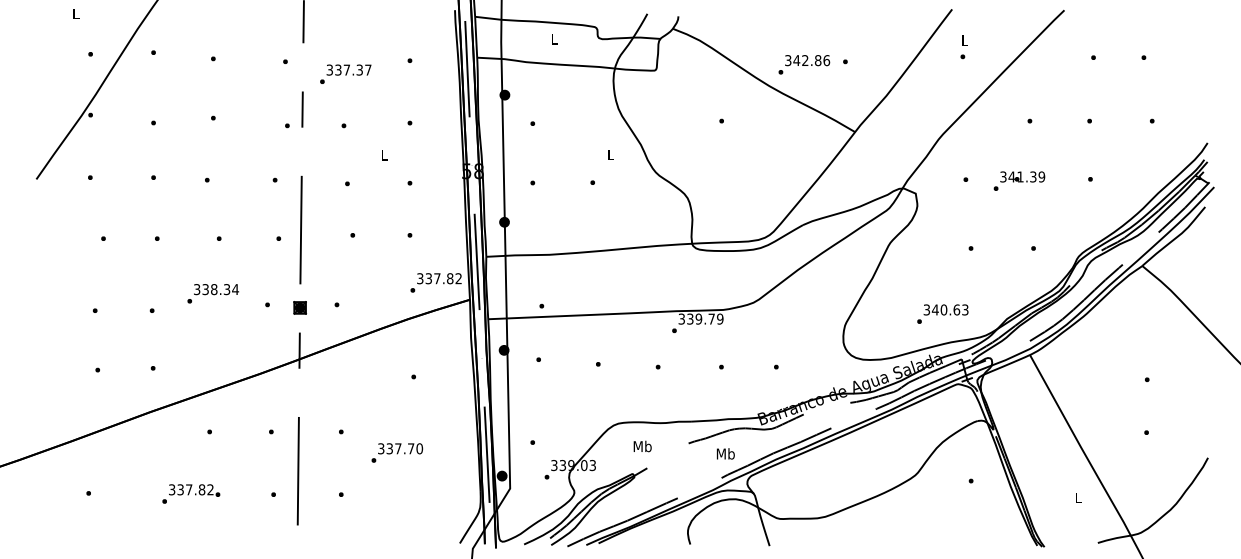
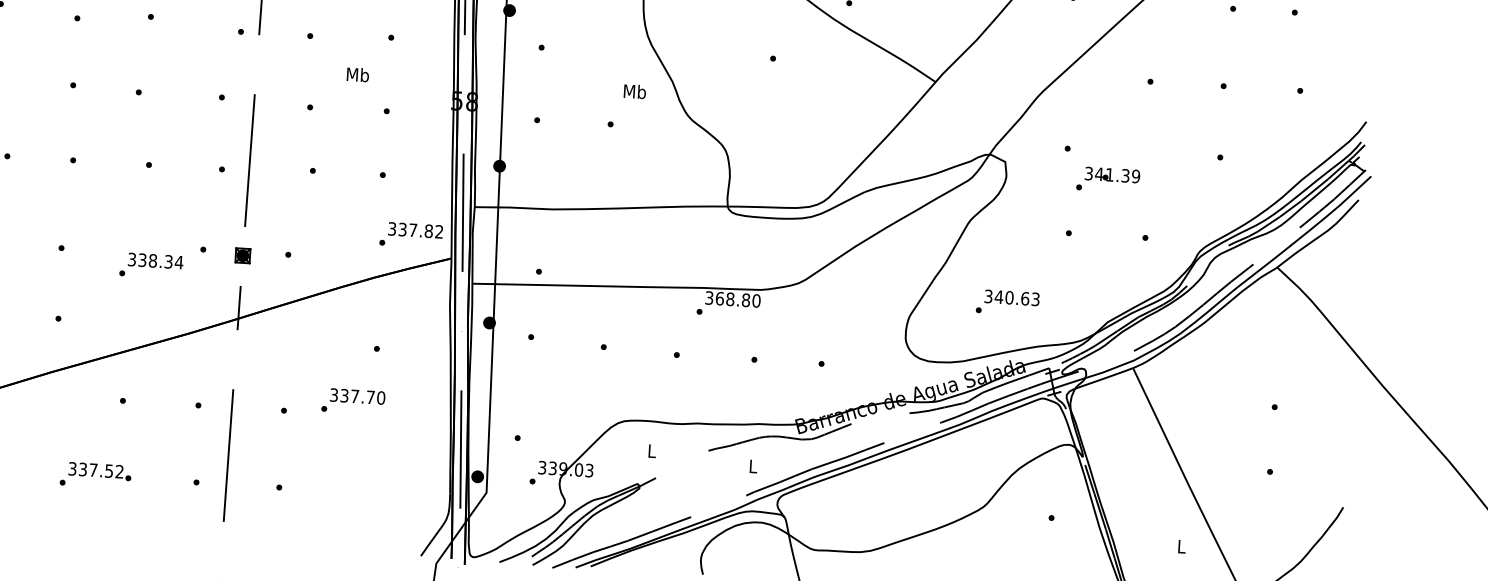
text: (384, 154) -> (357, 74), L -> Mb
text: (610, 154) -> (634, 91), L -> Mb
text: (1019, 180) -> (1108, 179), moved
text: (213, 293) -> (151, 265), moved
text: (942, 313) -> (1007, 302), moved
text: (705, 318) -> (738, 299), 339.79 -> 368.80
text: (642, 446) -> (651, 451), Mb -> L
text: (397, 452) -> (353, 400), moved
text: (725, 453) -> (752, 465), Mb -> L
text: (201, 489) -> (108, 470), 337.82 -> 337.52

